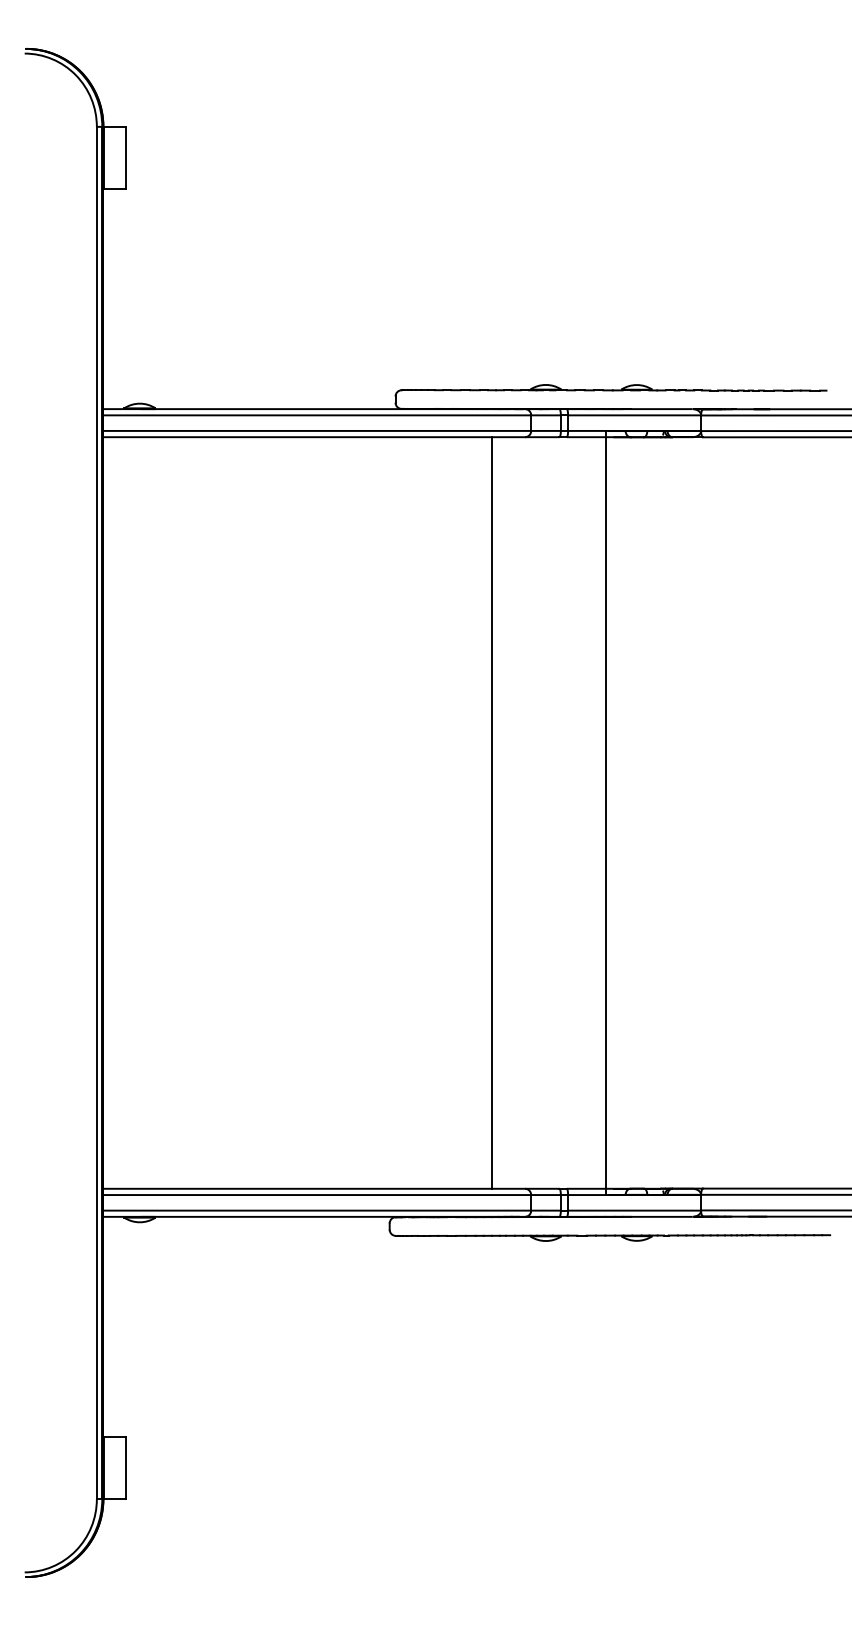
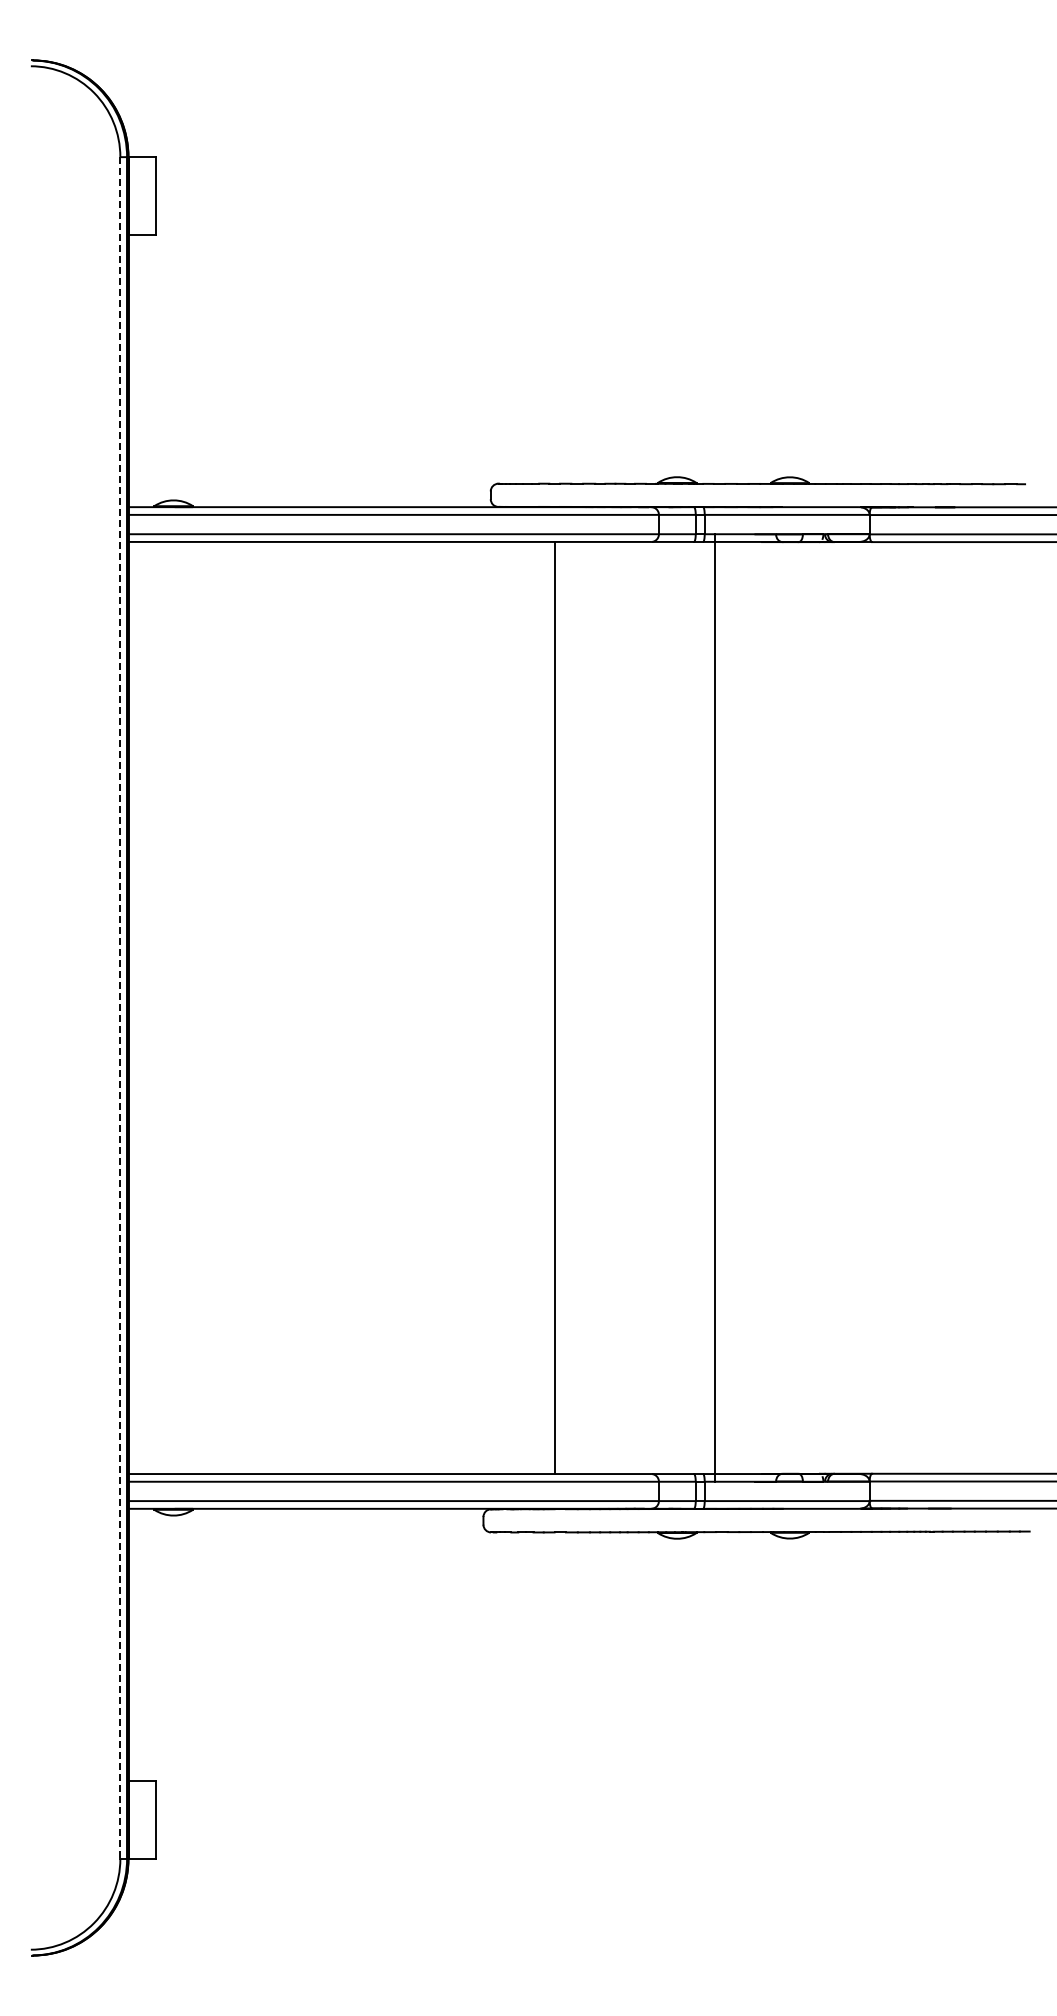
line: (96, 812) -> (120, 1007), solid -> dashed
line: (492, 812) -> (555, 1007), moved
line: (606, 812) -> (715, 1007), moved

